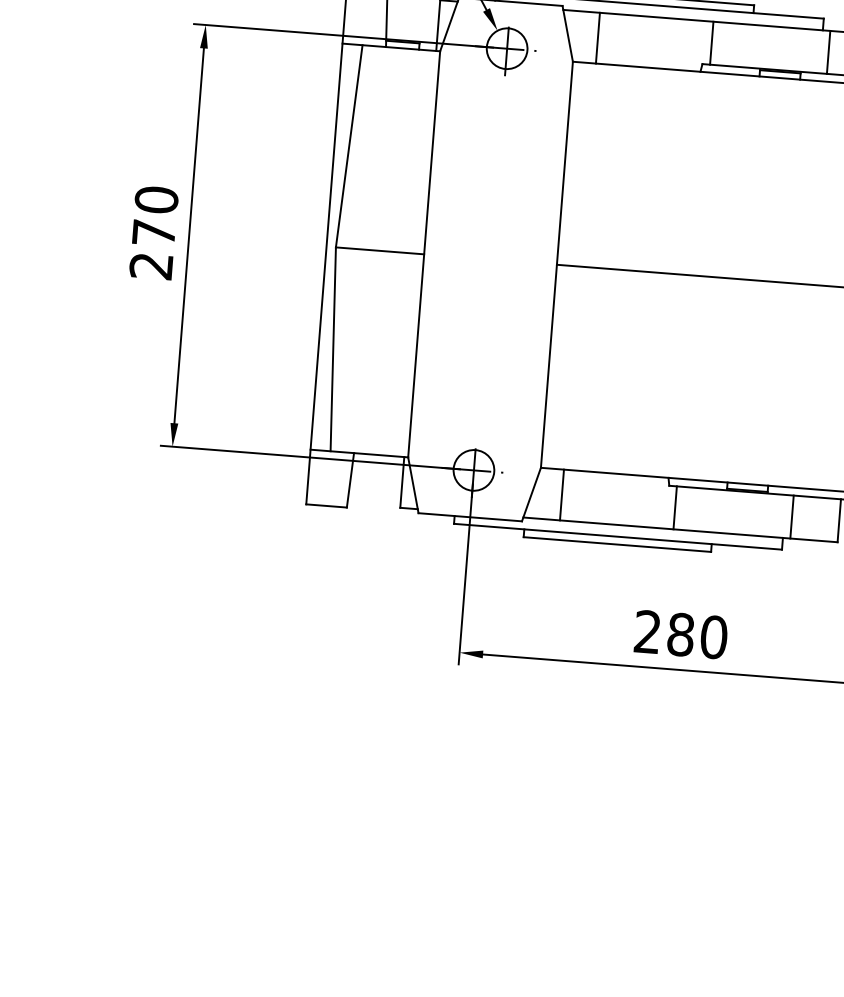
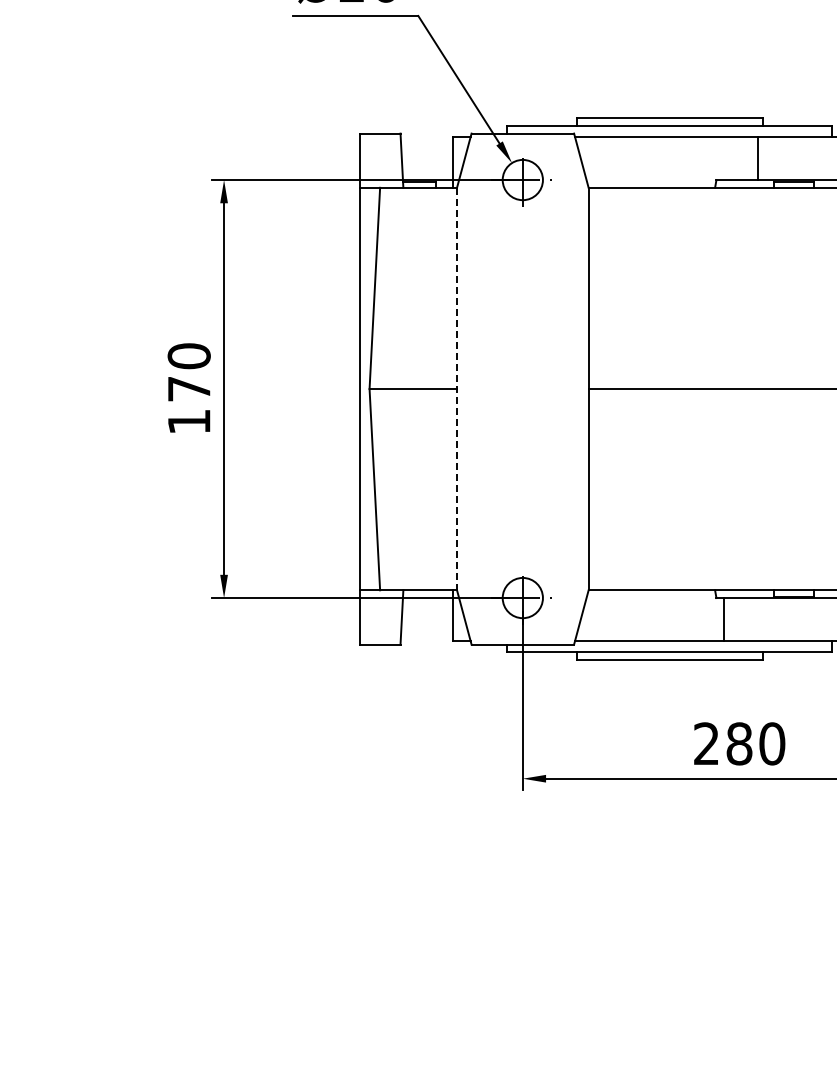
line: (597, 38) -> (611, 162), removed
line: (712, 42) -> (758, 158), moved
line: (424, 254) -> (457, 389), solid -> dashed
text: (150, 266) -> (188, 422), 270 -> 170
line: (562, 495) -> (611, 615), removed

